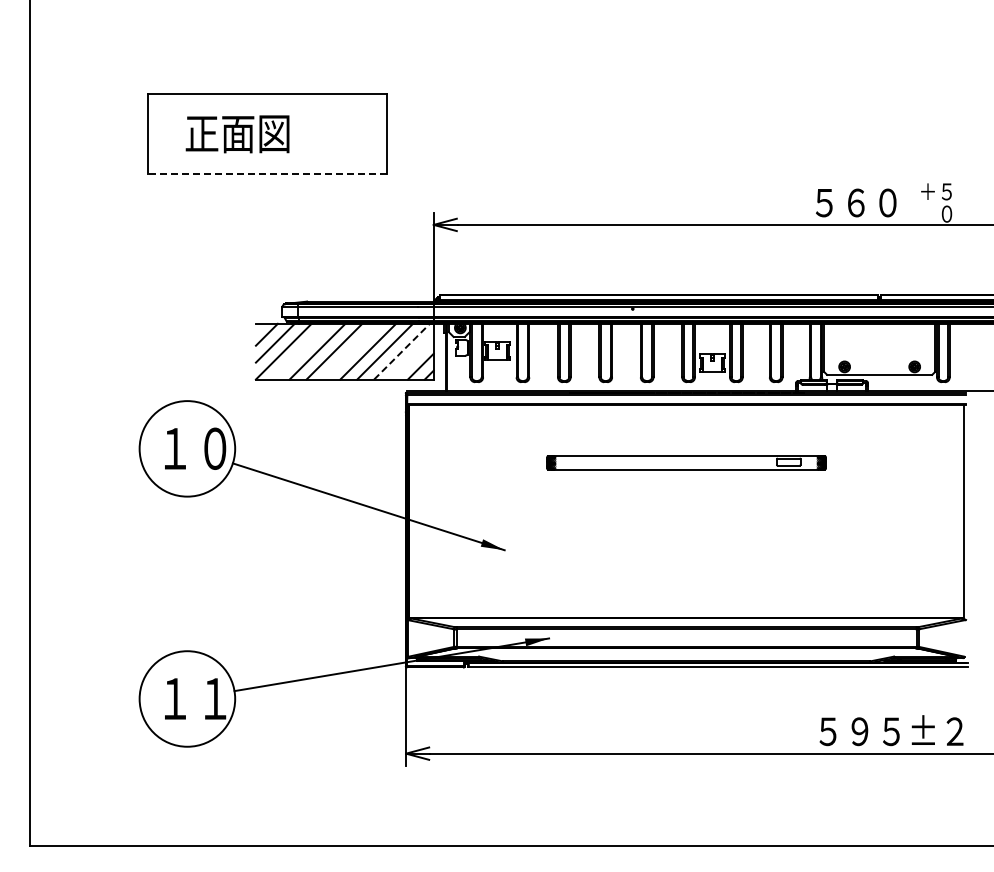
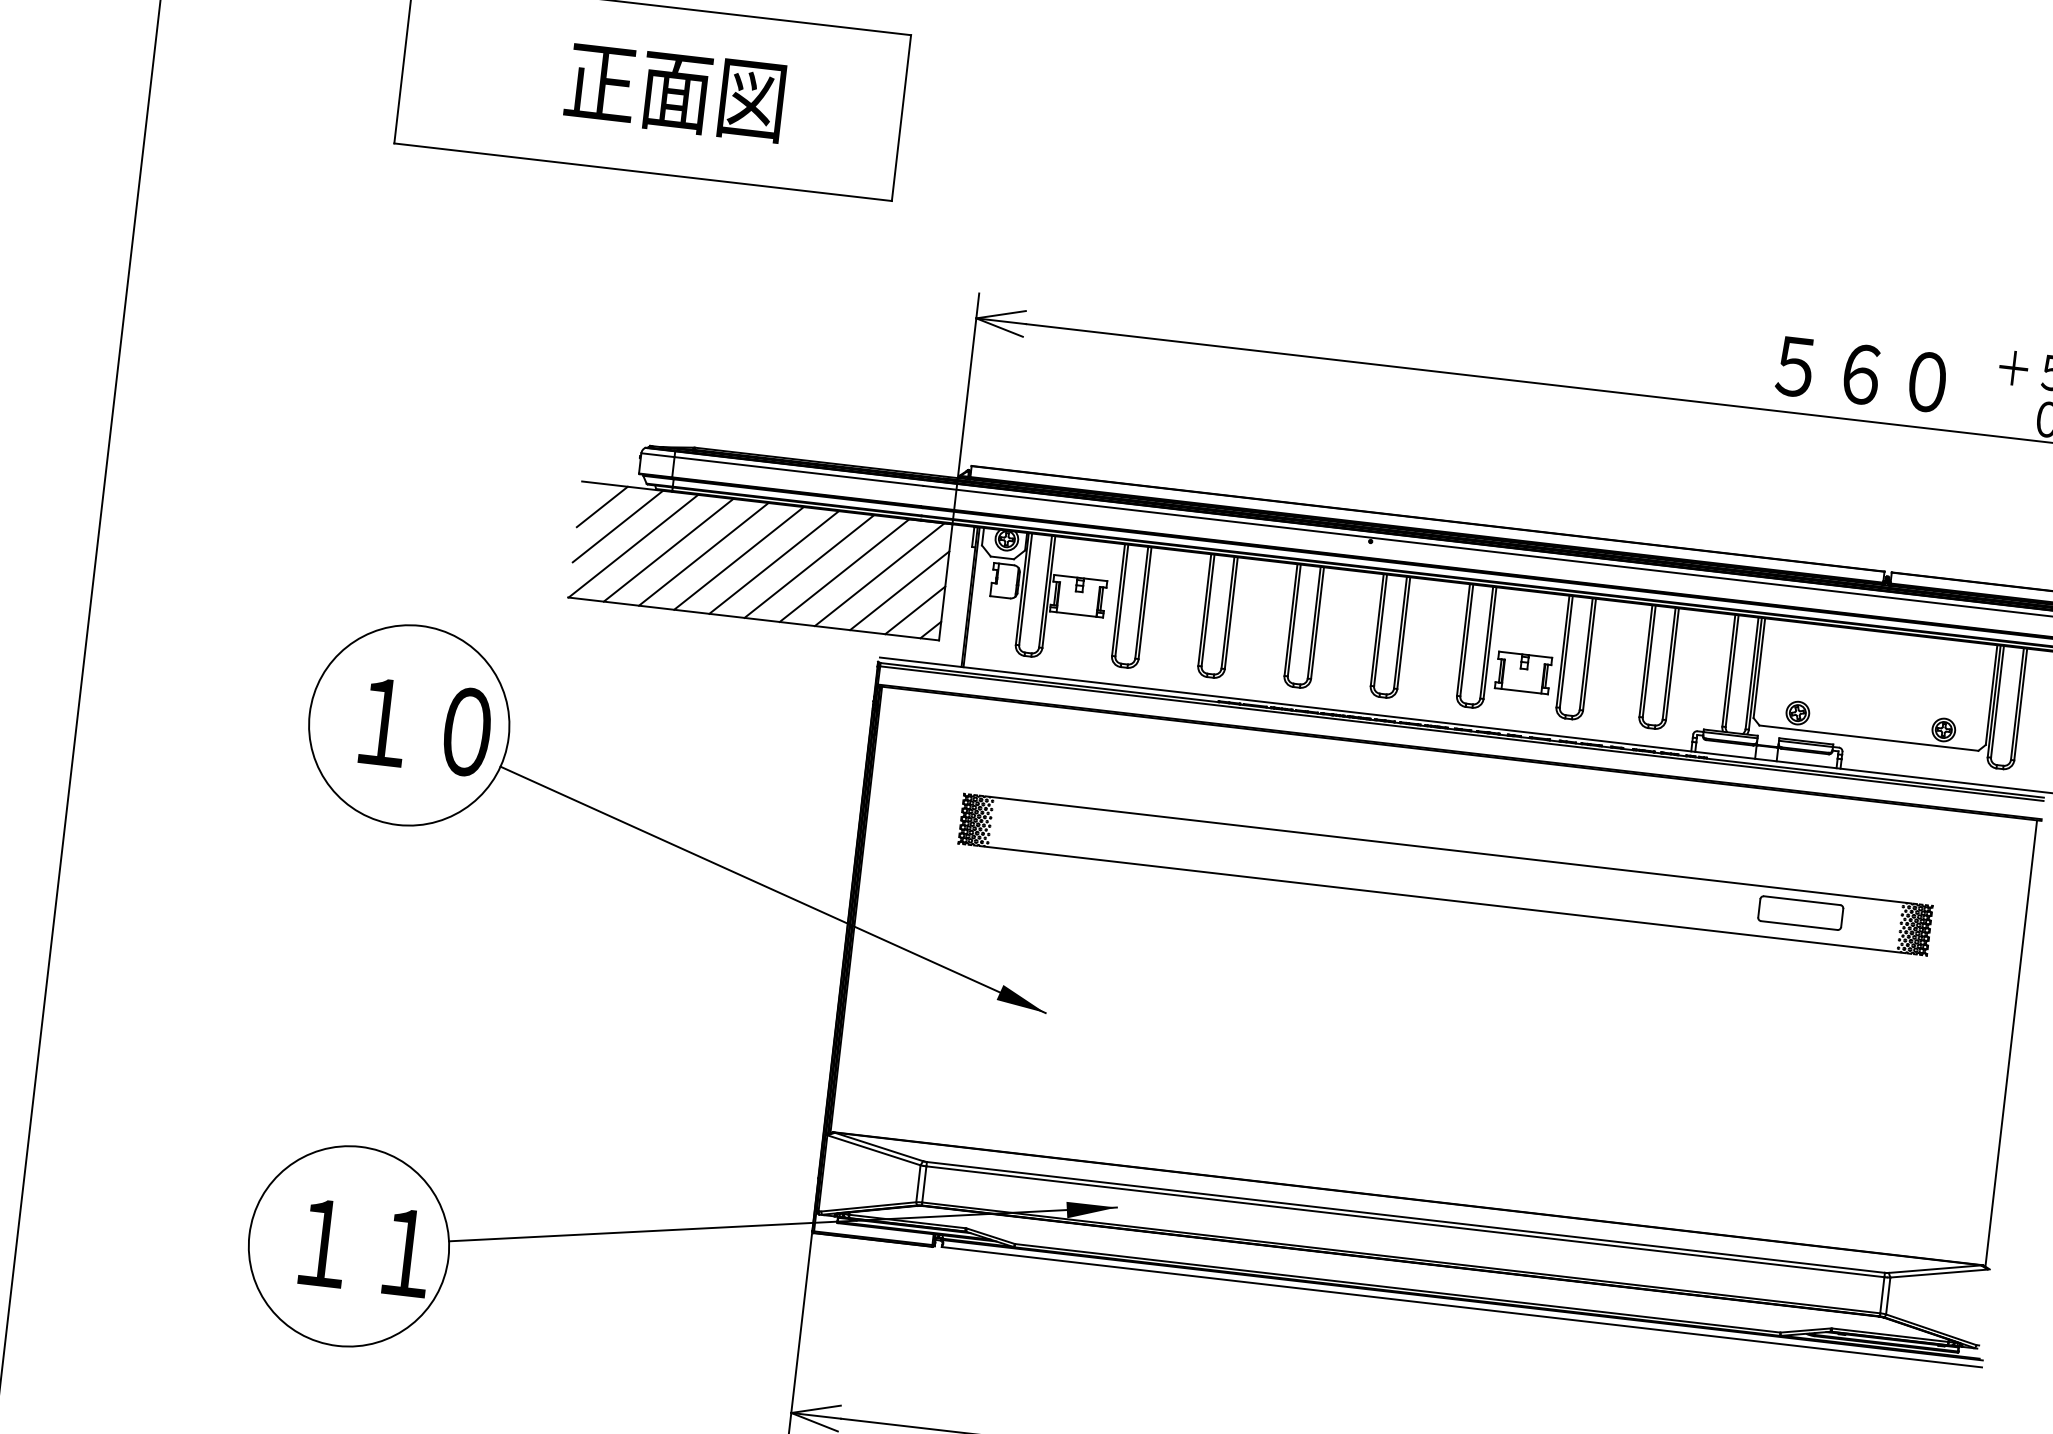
text: (237, 134) -> (674, 92), moved
line: (267, 173) -> (642, 171), dashed -> solid
line: (300, 351) -> (668, 549), added
line: (351, 351) -> (774, 562), added
line: (402, 351) -> (880, 574), dashed -> solid
line: (412, 357) -> (900, 589), added
part: (686, 462) -> (1445, 874), size x1.67

